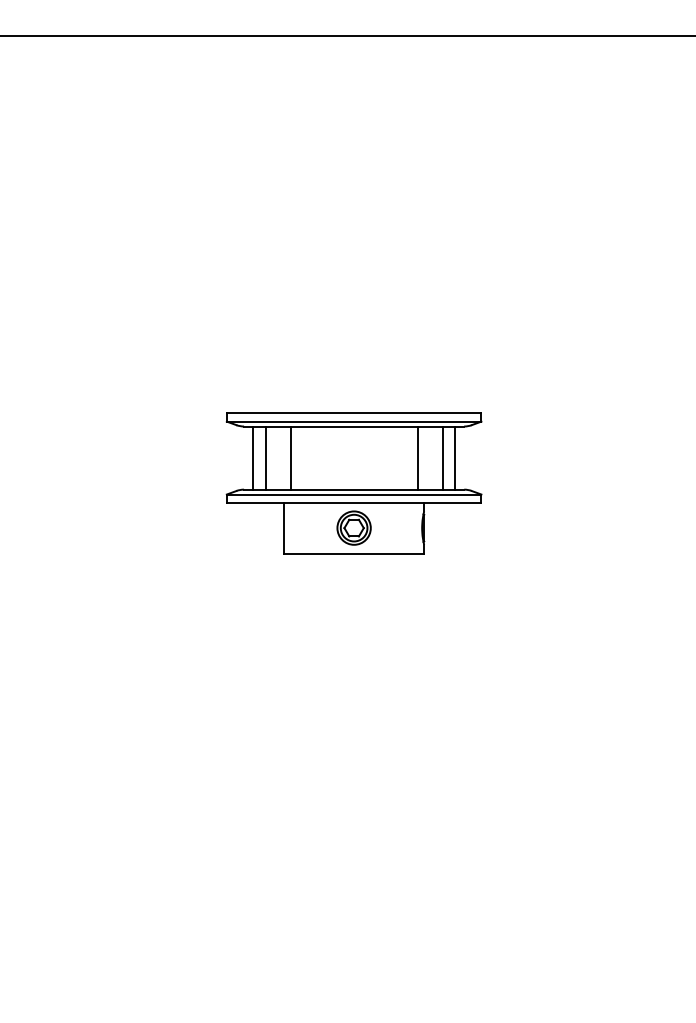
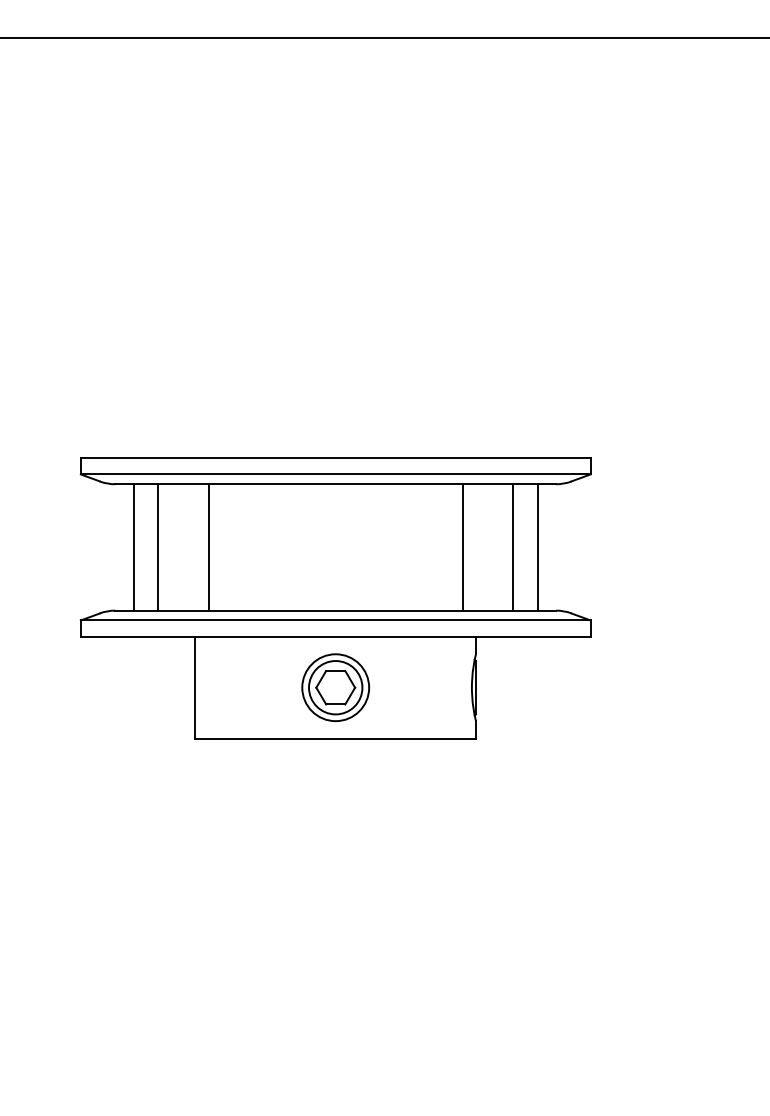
part: (353, 483) -> (334, 598), size x1.6

